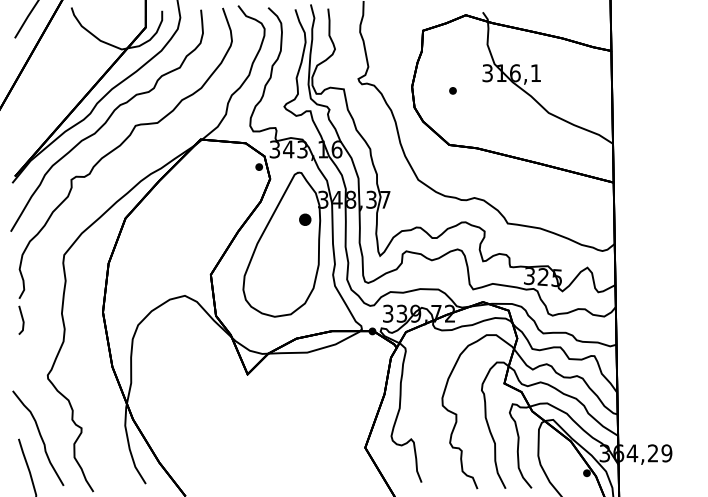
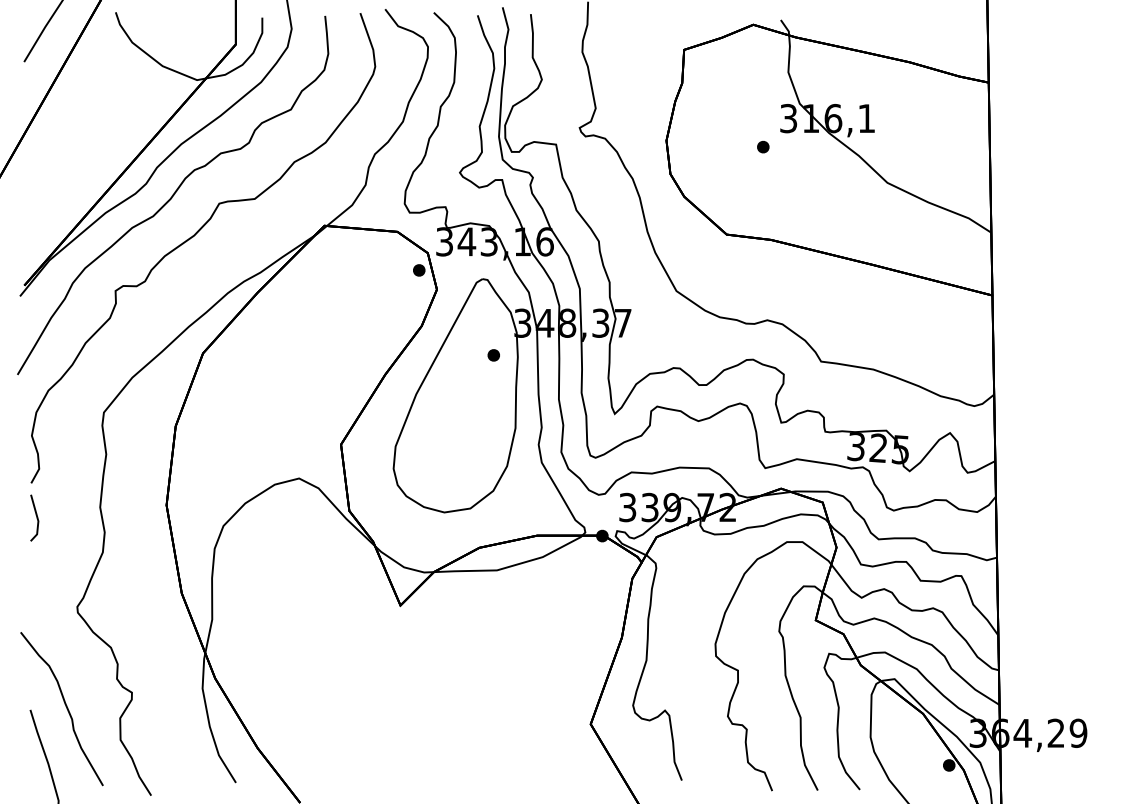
part: (452, 90) -> (762, 146), moved
part: (305, 219) -> (494, 355), size x0.62

